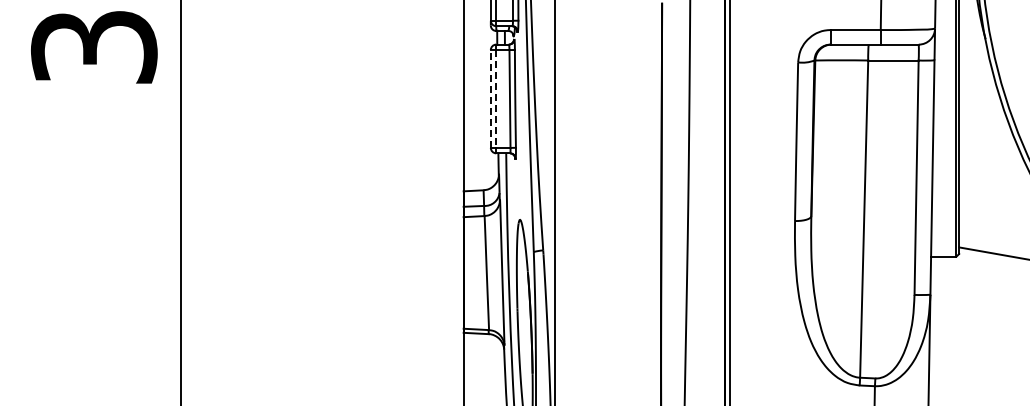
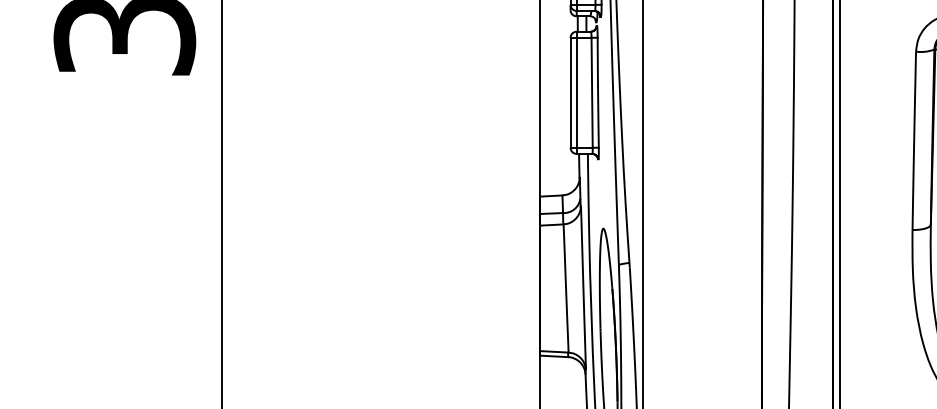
line: (490, 98) -> (570, 92), dashed -> solid
line: (496, 98) -> (576, 92), dashed -> solid

